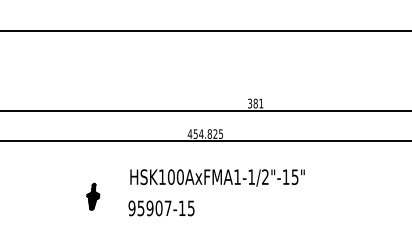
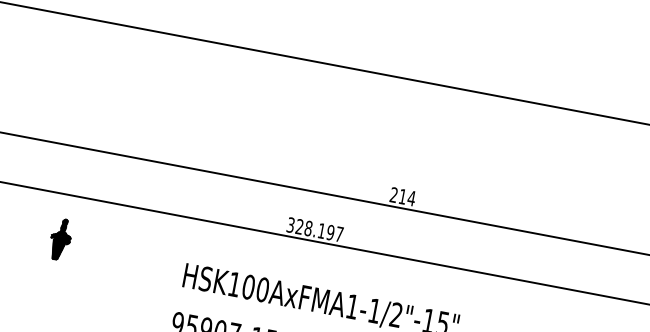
text: (255, 103) -> (402, 196), 381 -> 214
text: (205, 133) -> (315, 228), 454.825 -> 328.197
part: (93, 196) -> (61, 239), moved

